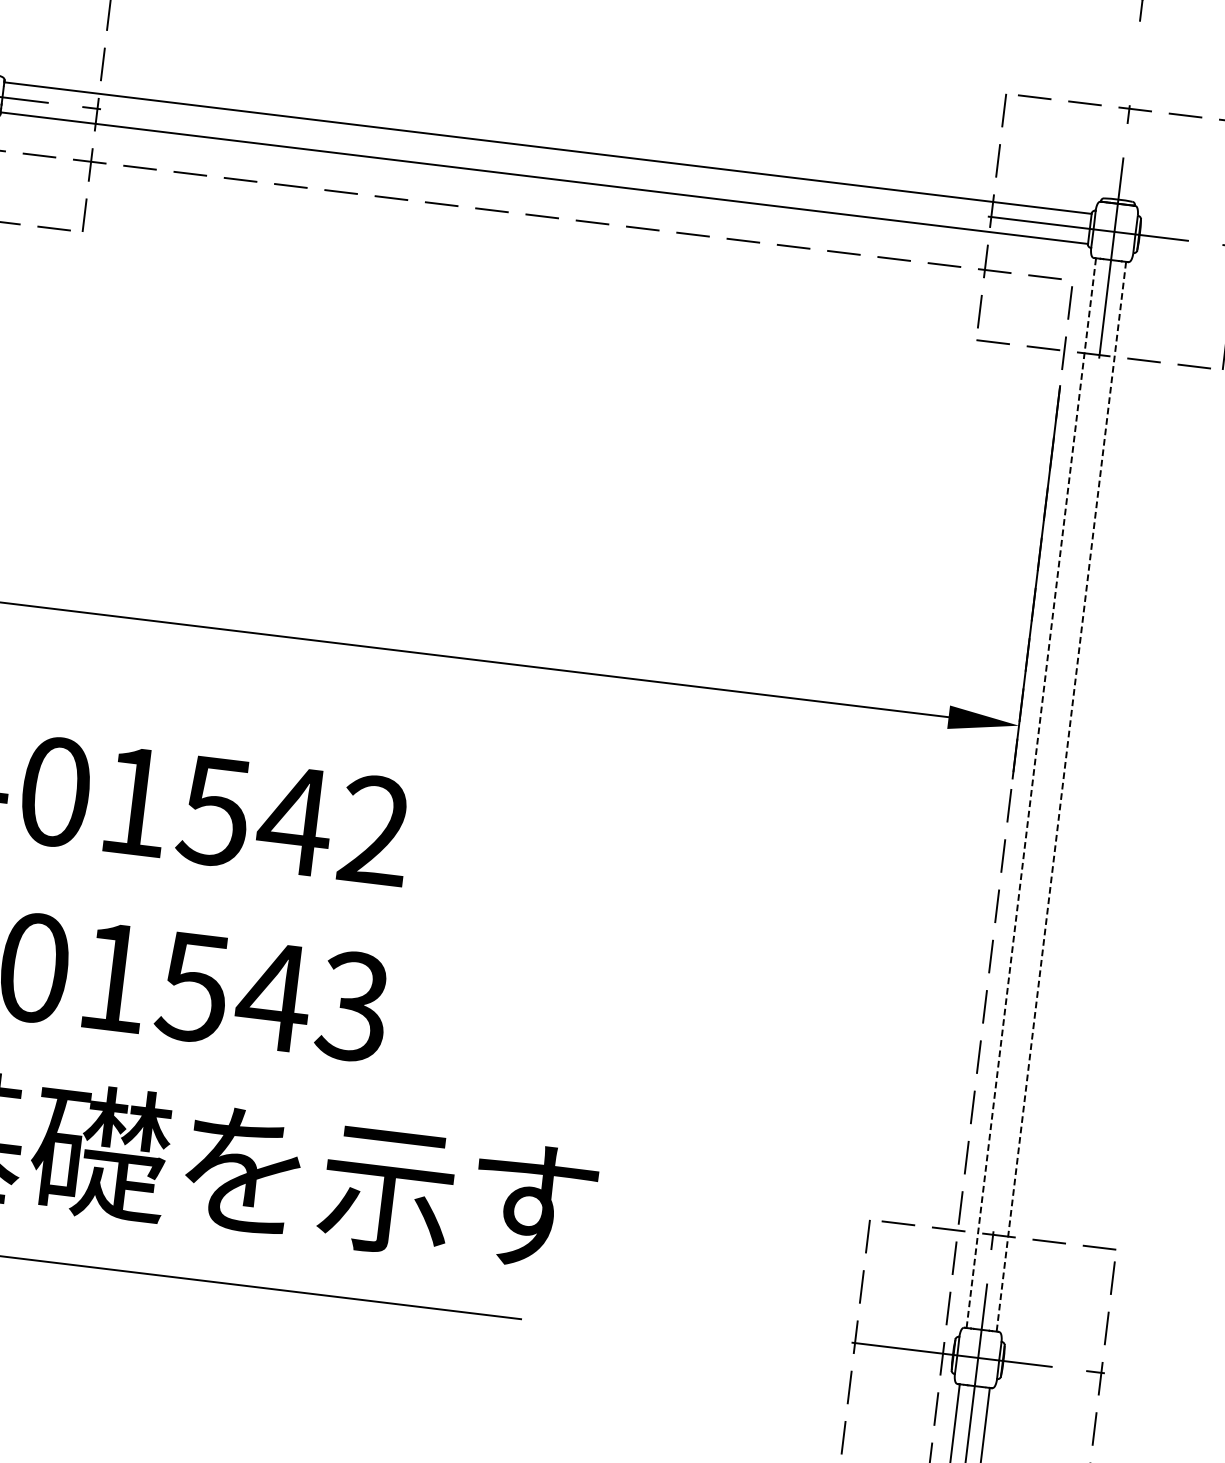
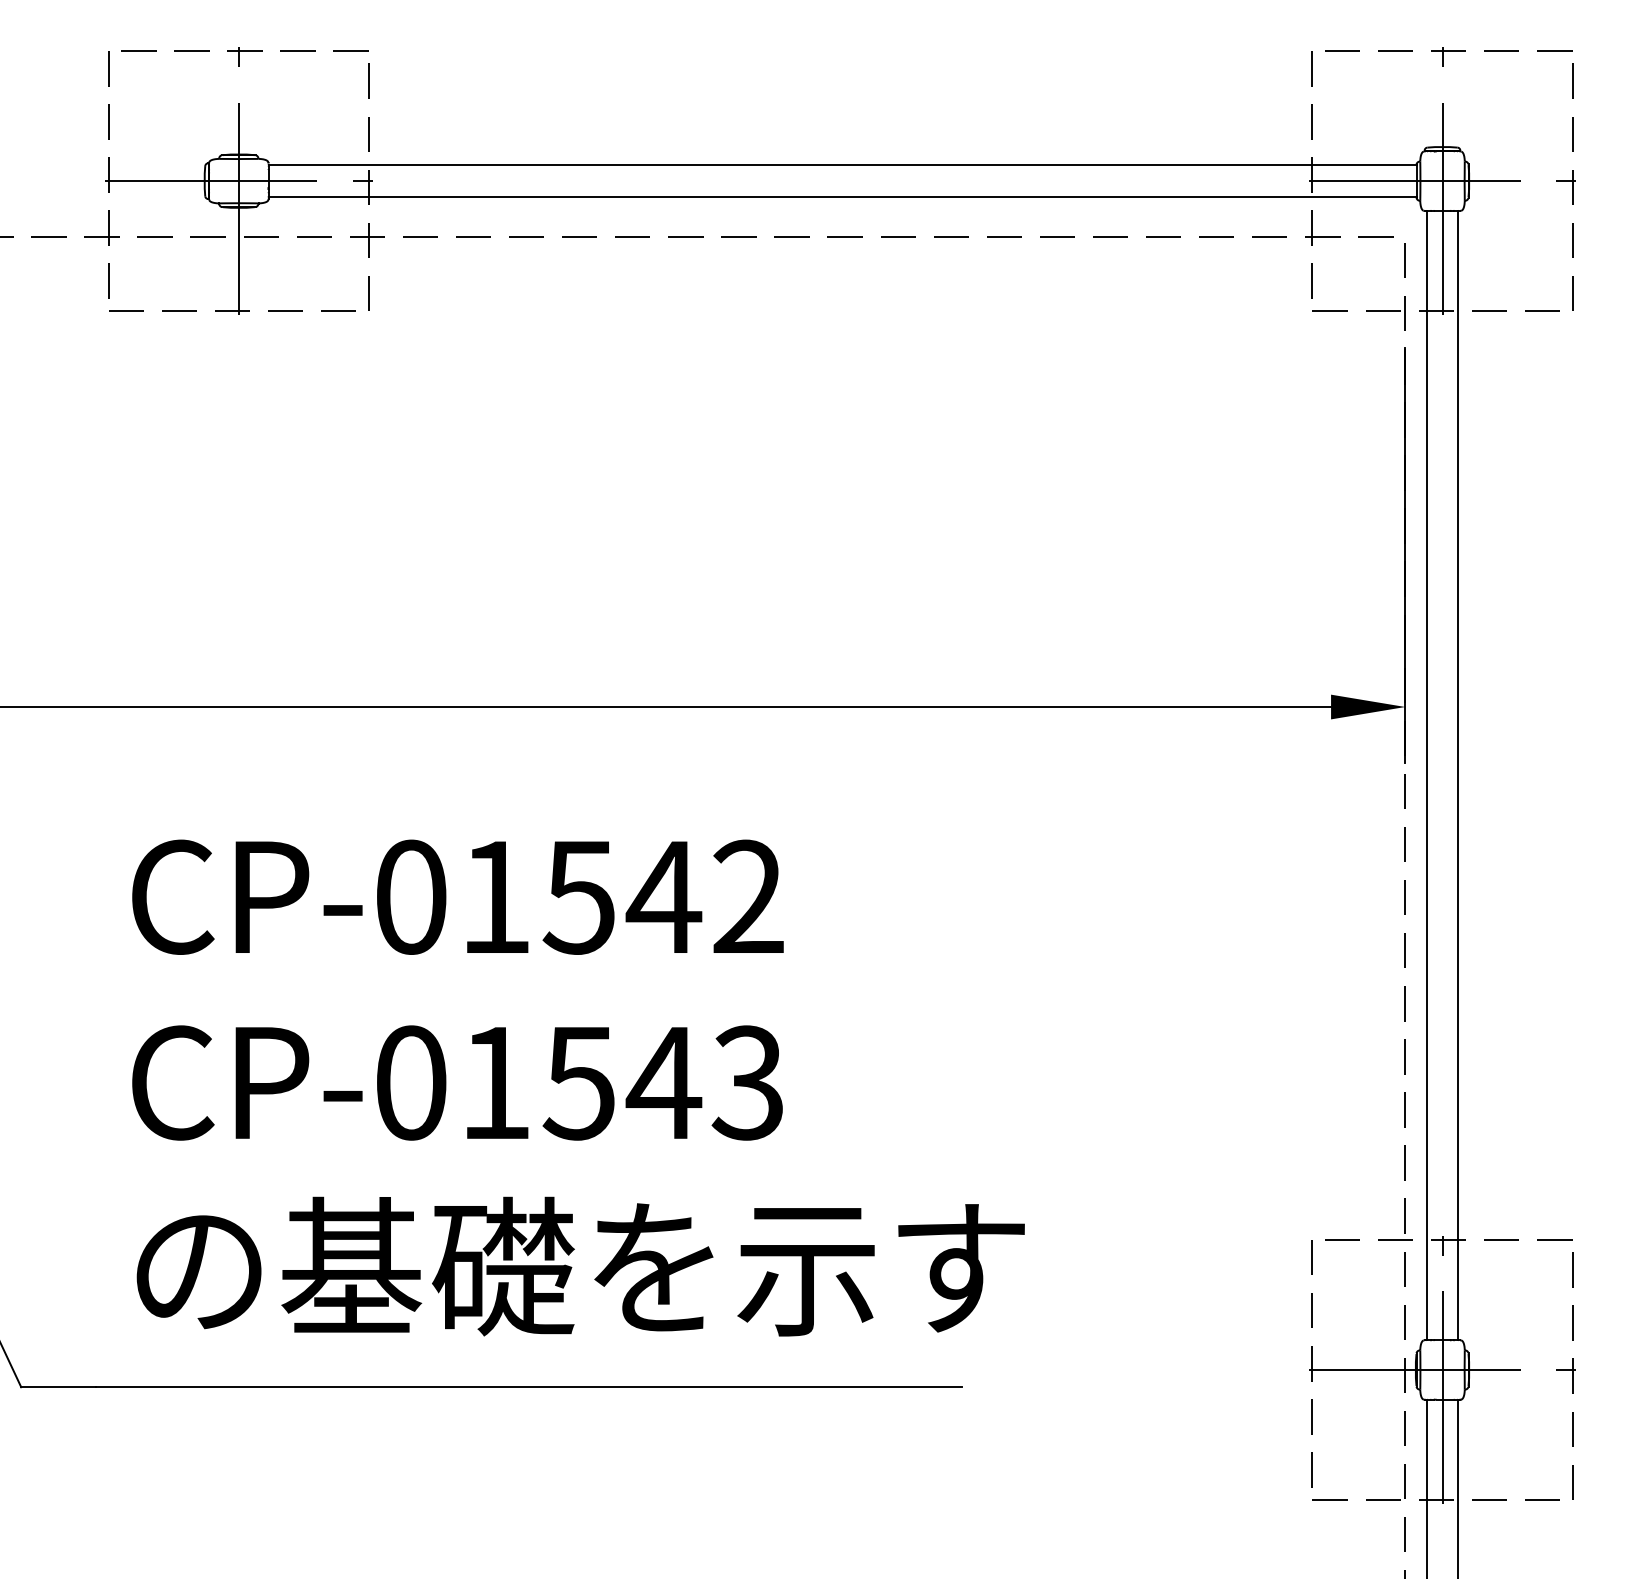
line: (1031, 793) -> (1426, 775), dashed -> solid
line: (1061, 796) -> (1458, 775), dashed -> solid

